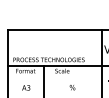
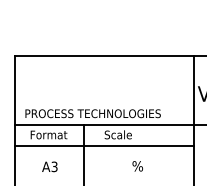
line: (54, 76) -> (103, 145), added

